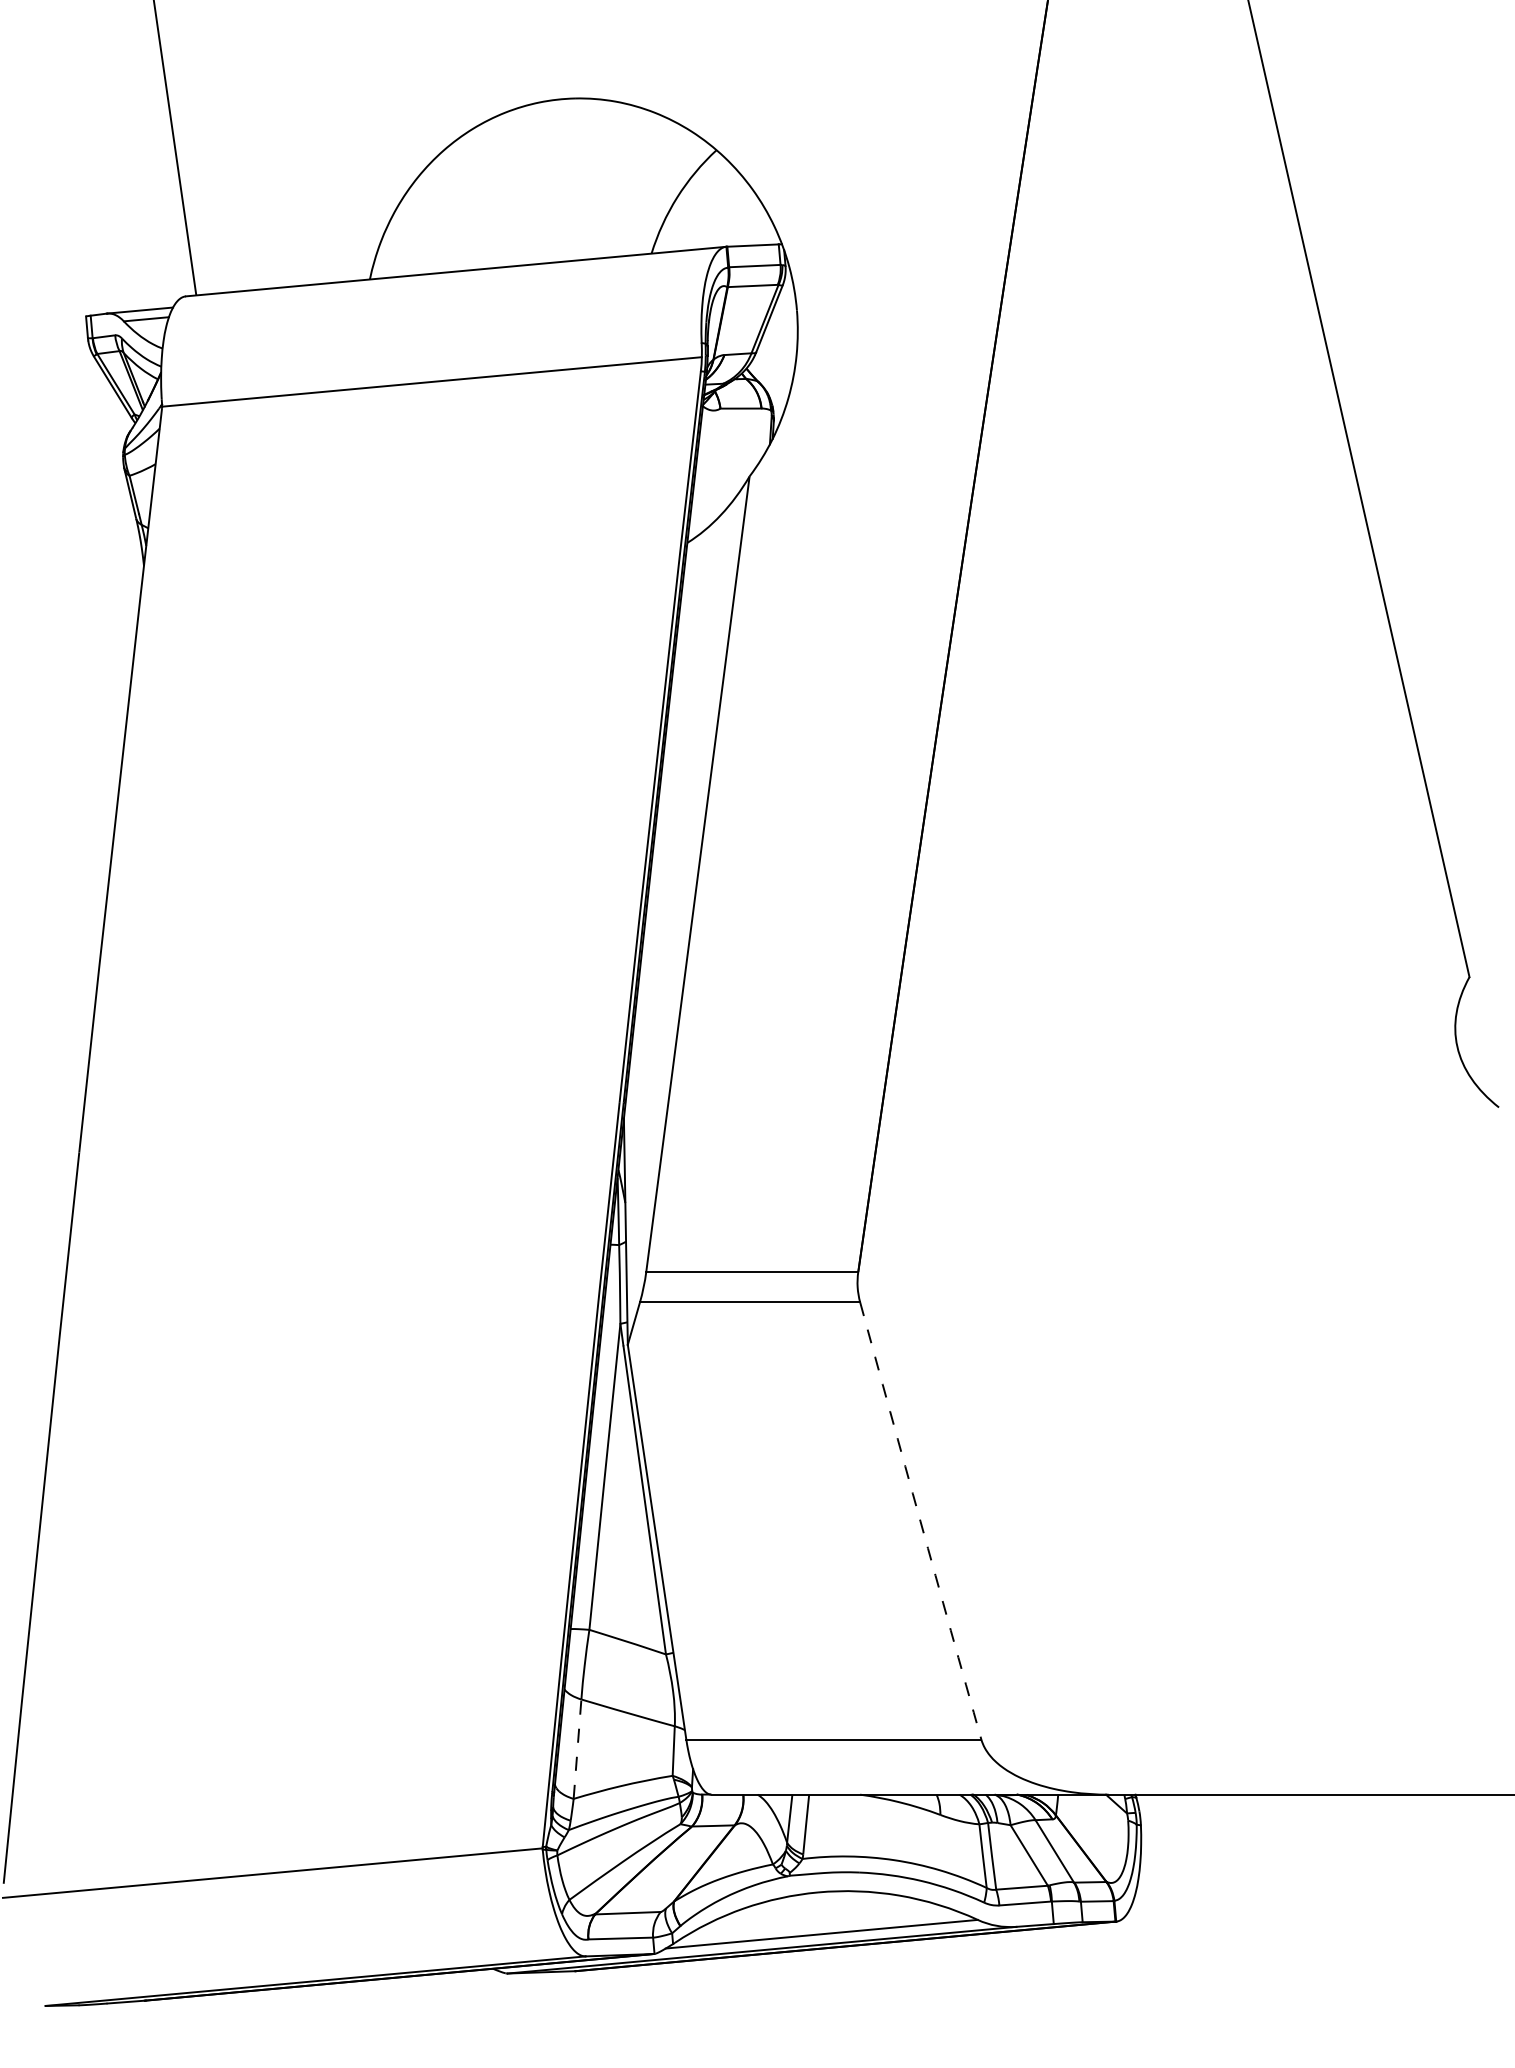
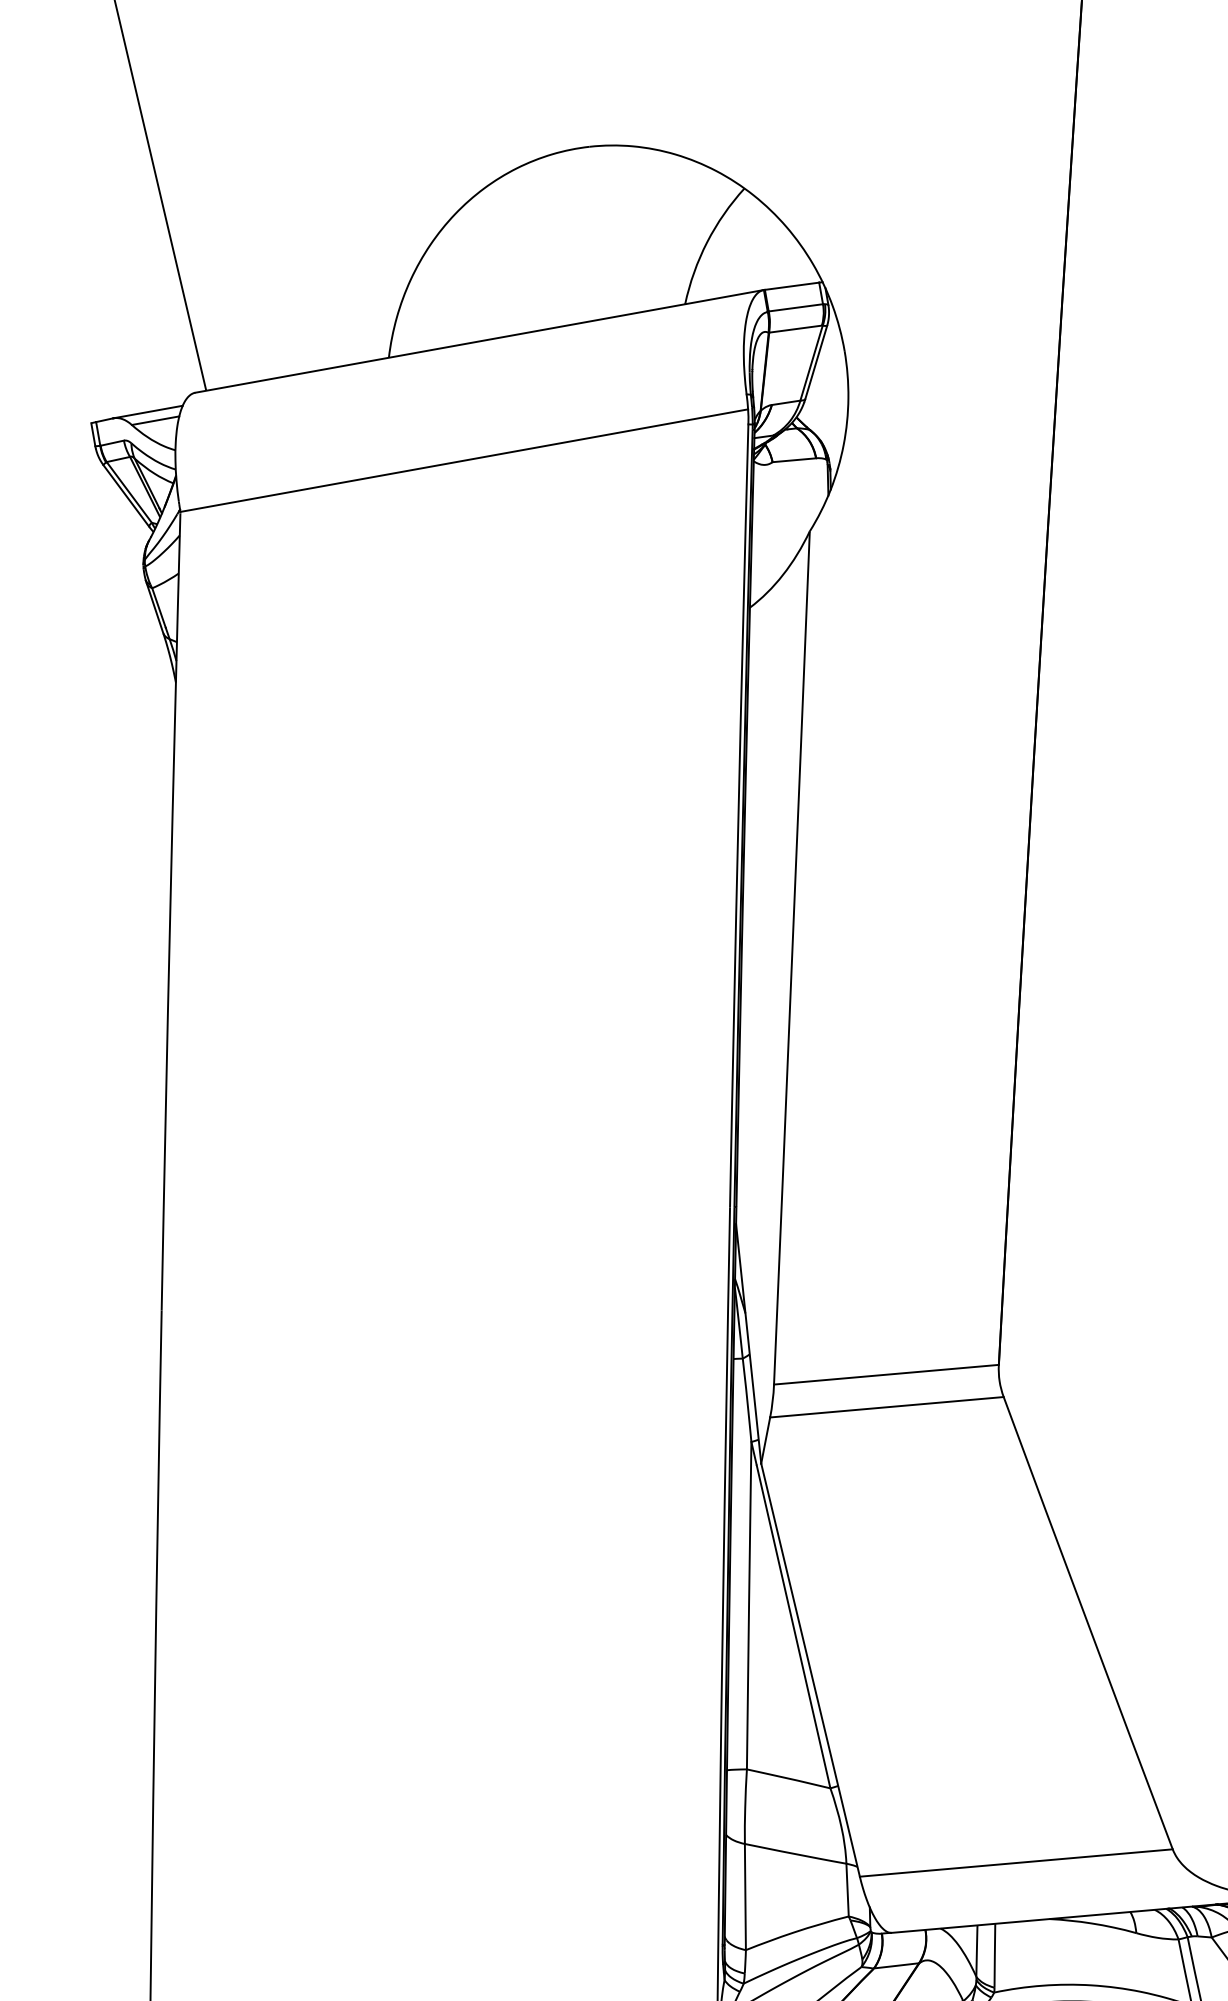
arc: (920, 1521) -> (1087, 1623), dashed -> solid
line: (577, 1749) -> (745, 1897), dashed -> solid

